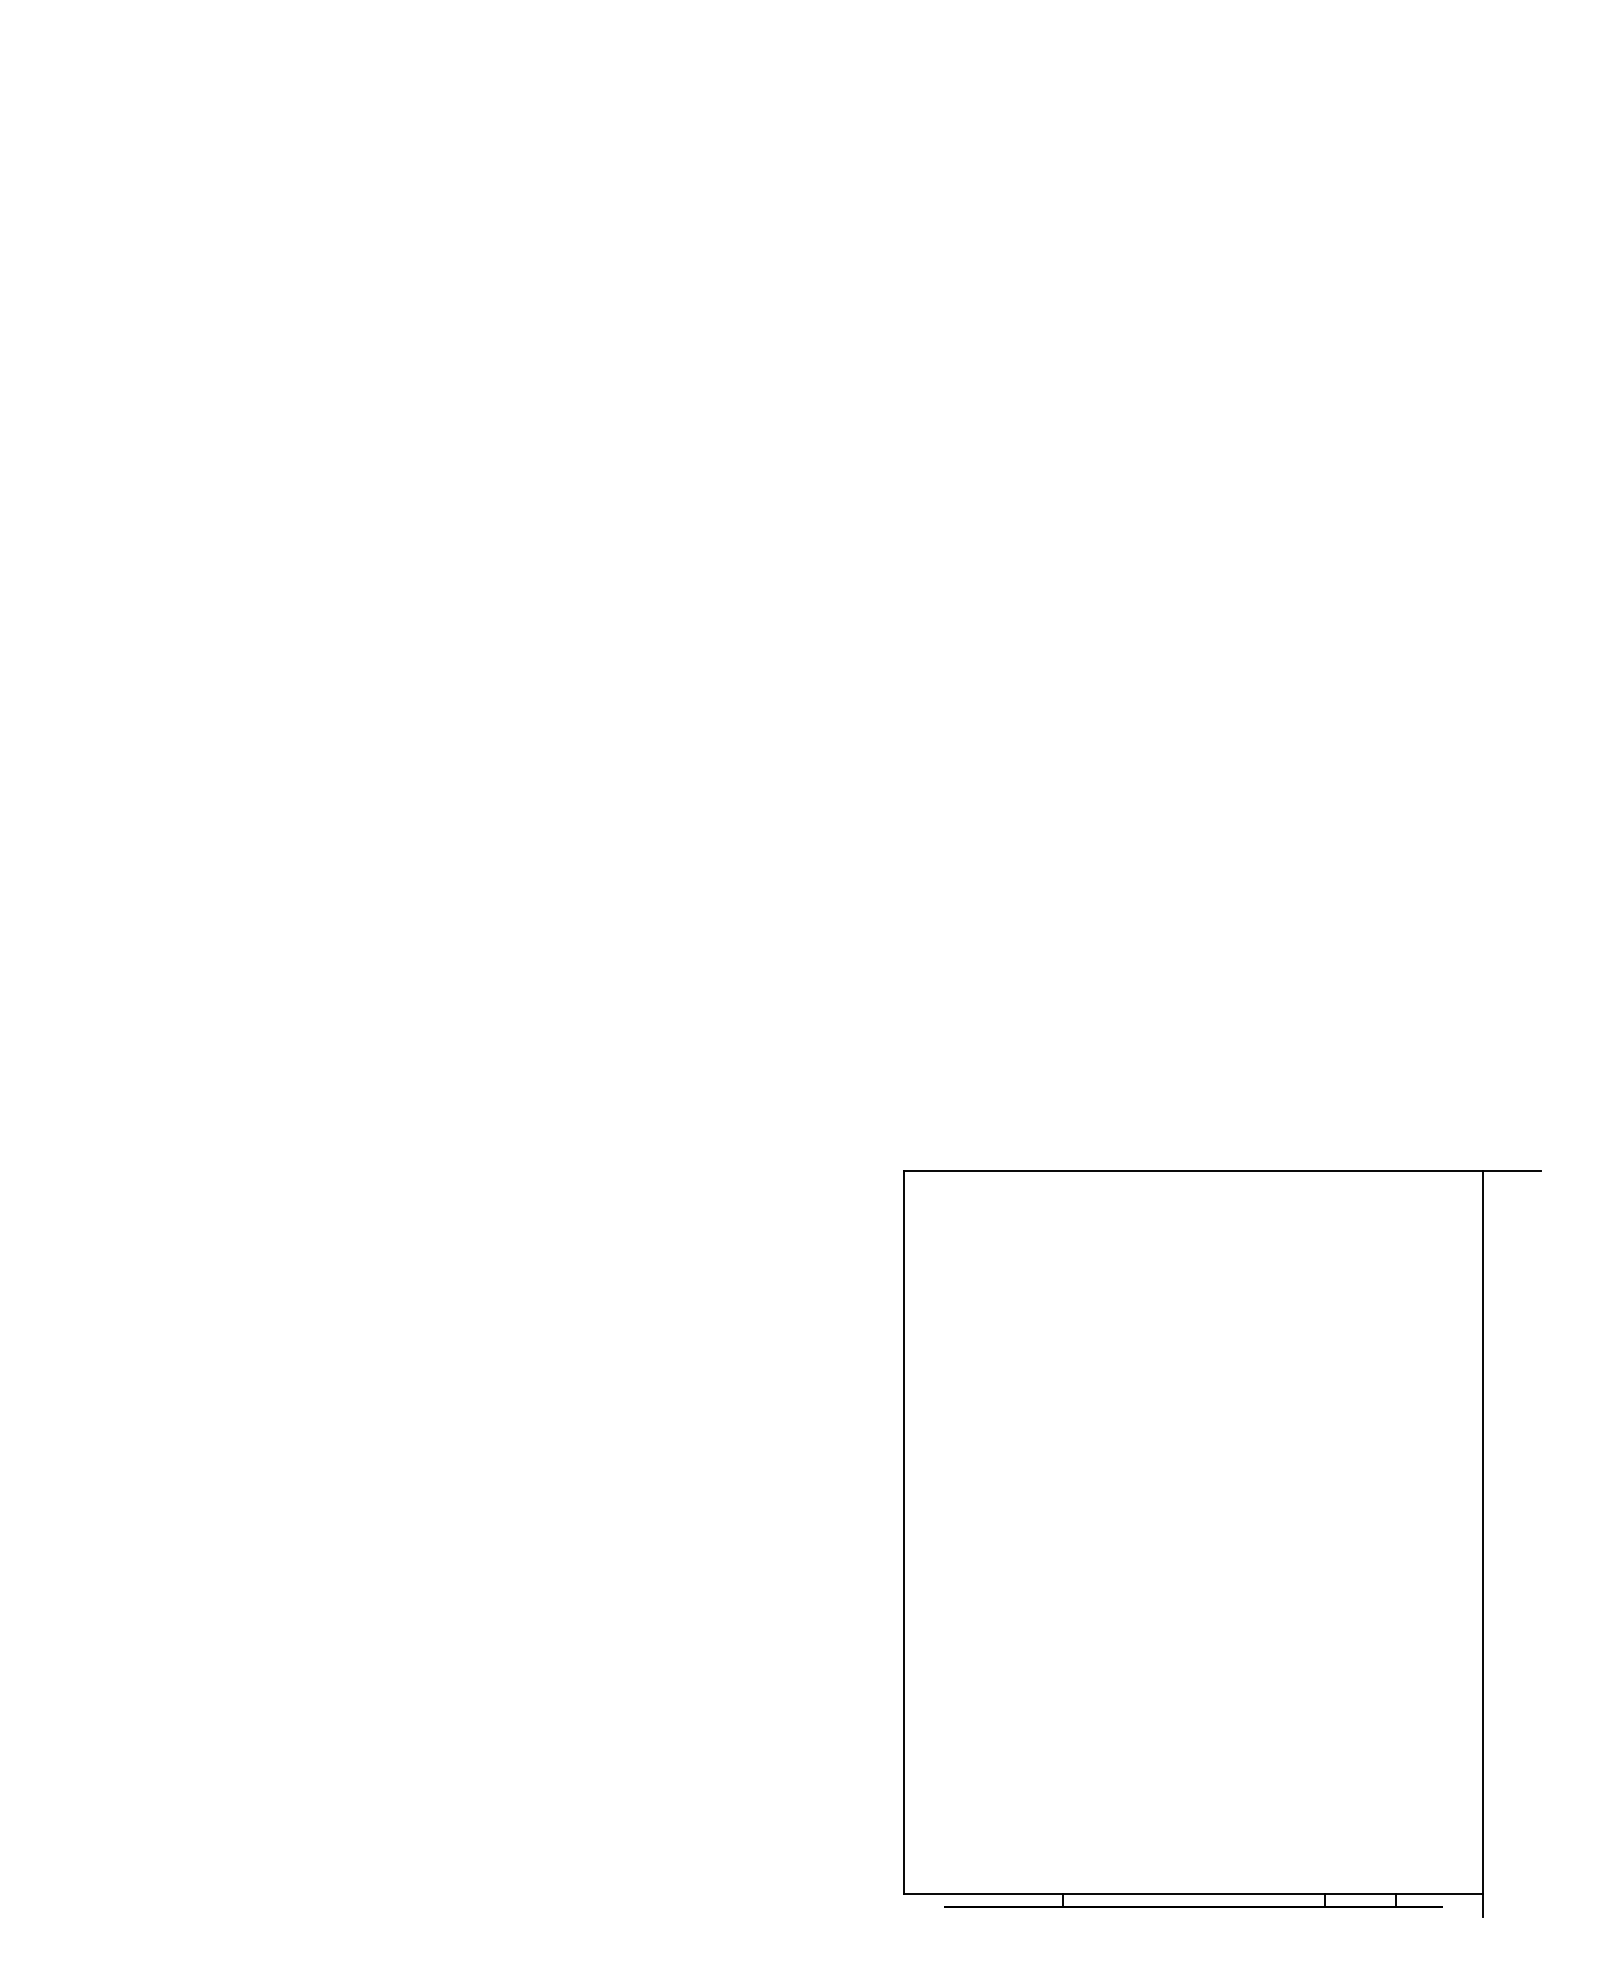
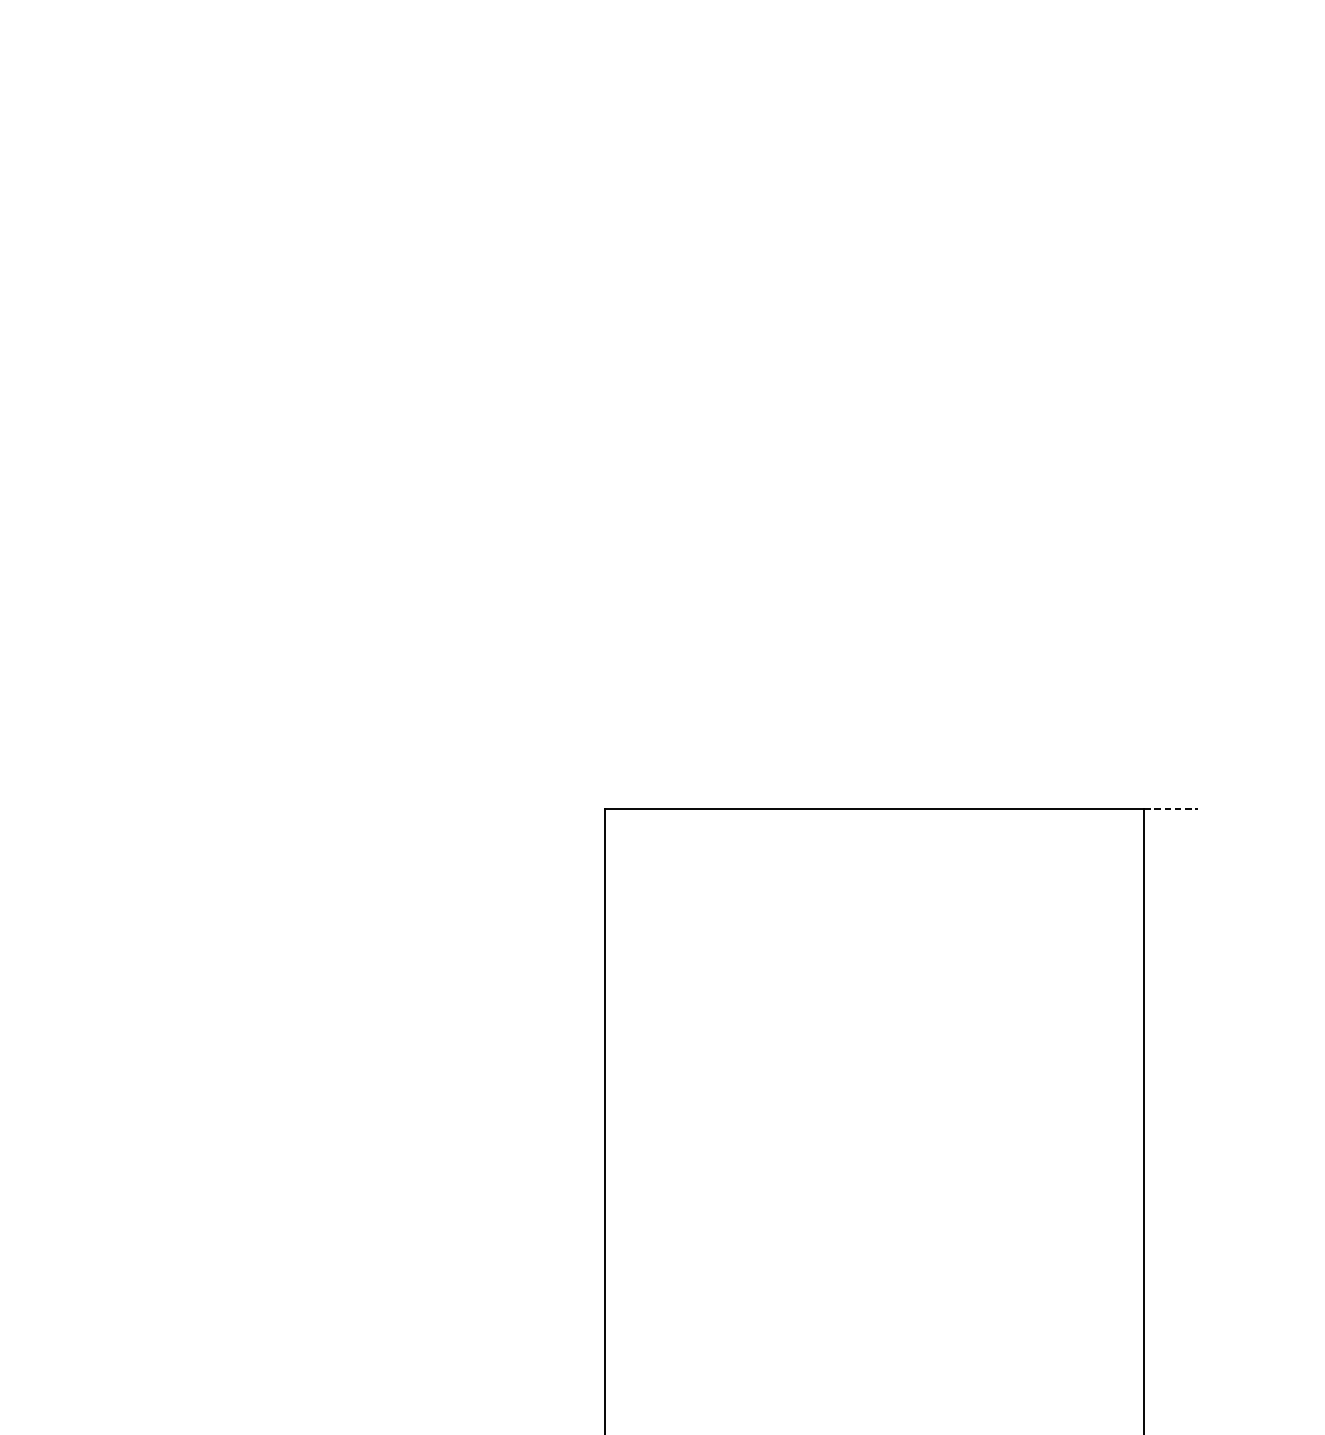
line: (1512, 1171) -> (1171, 808), solid -> dashed

